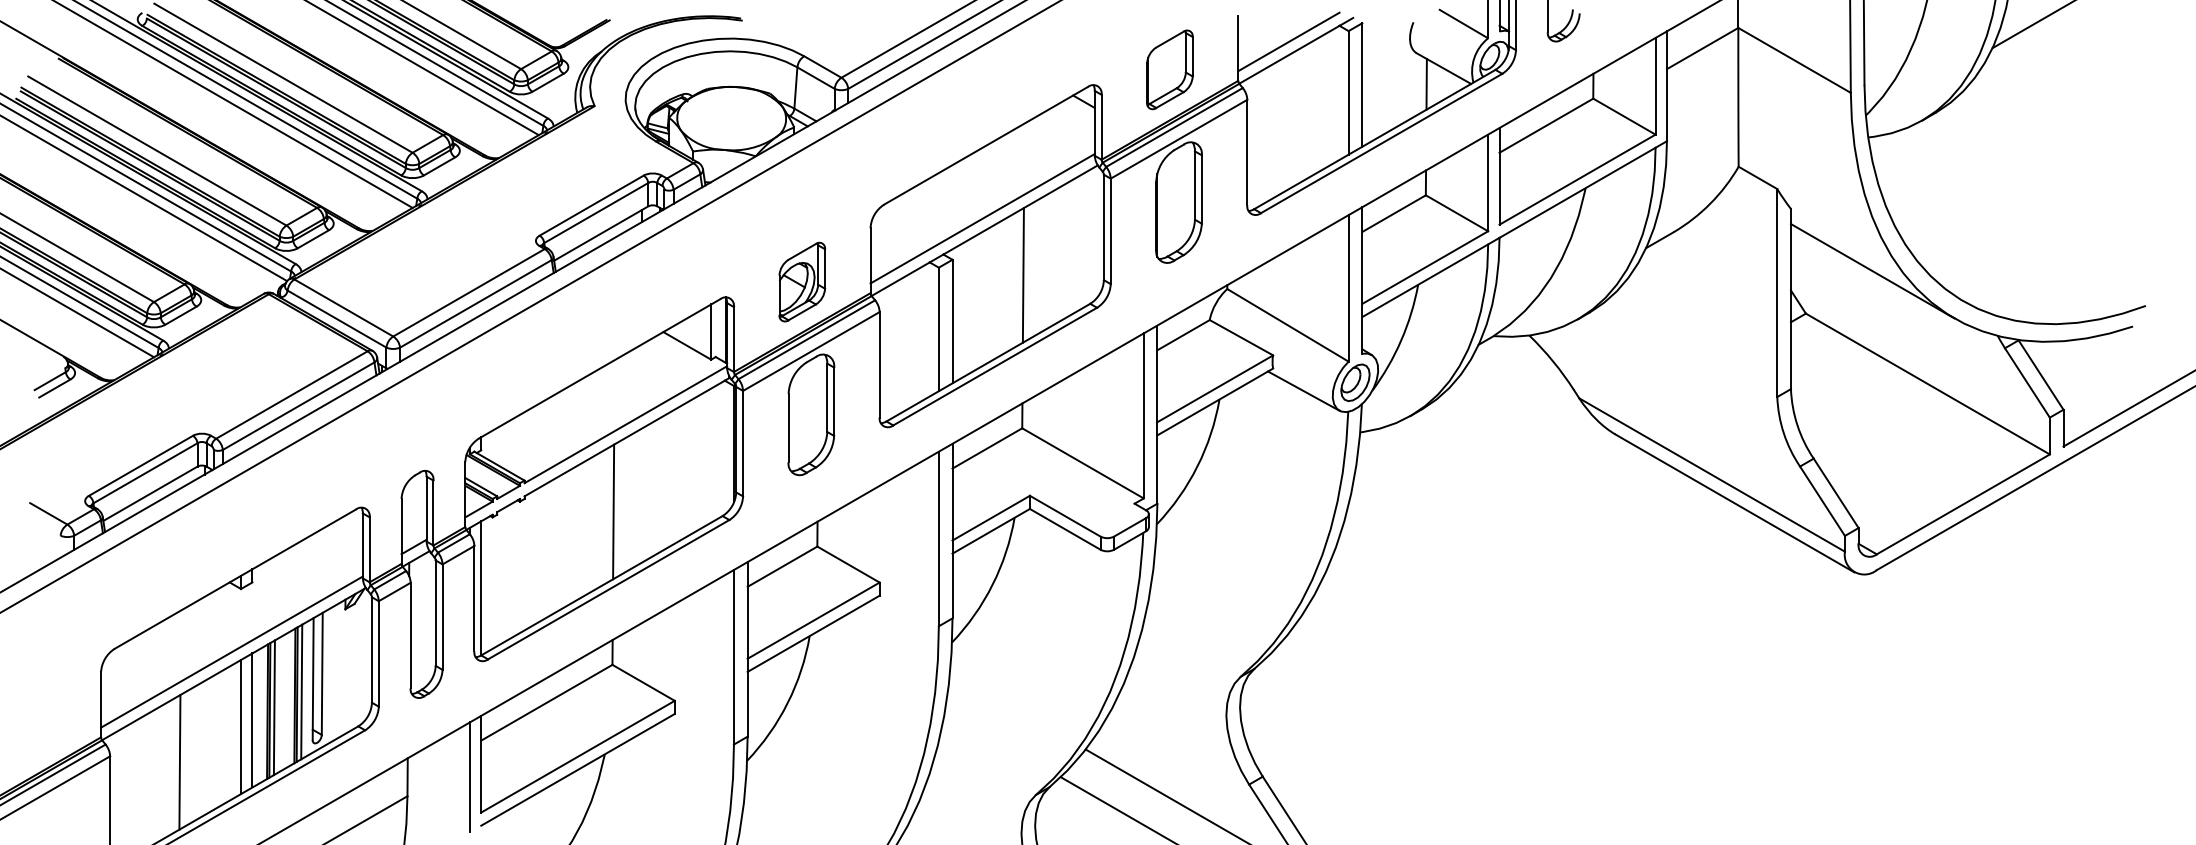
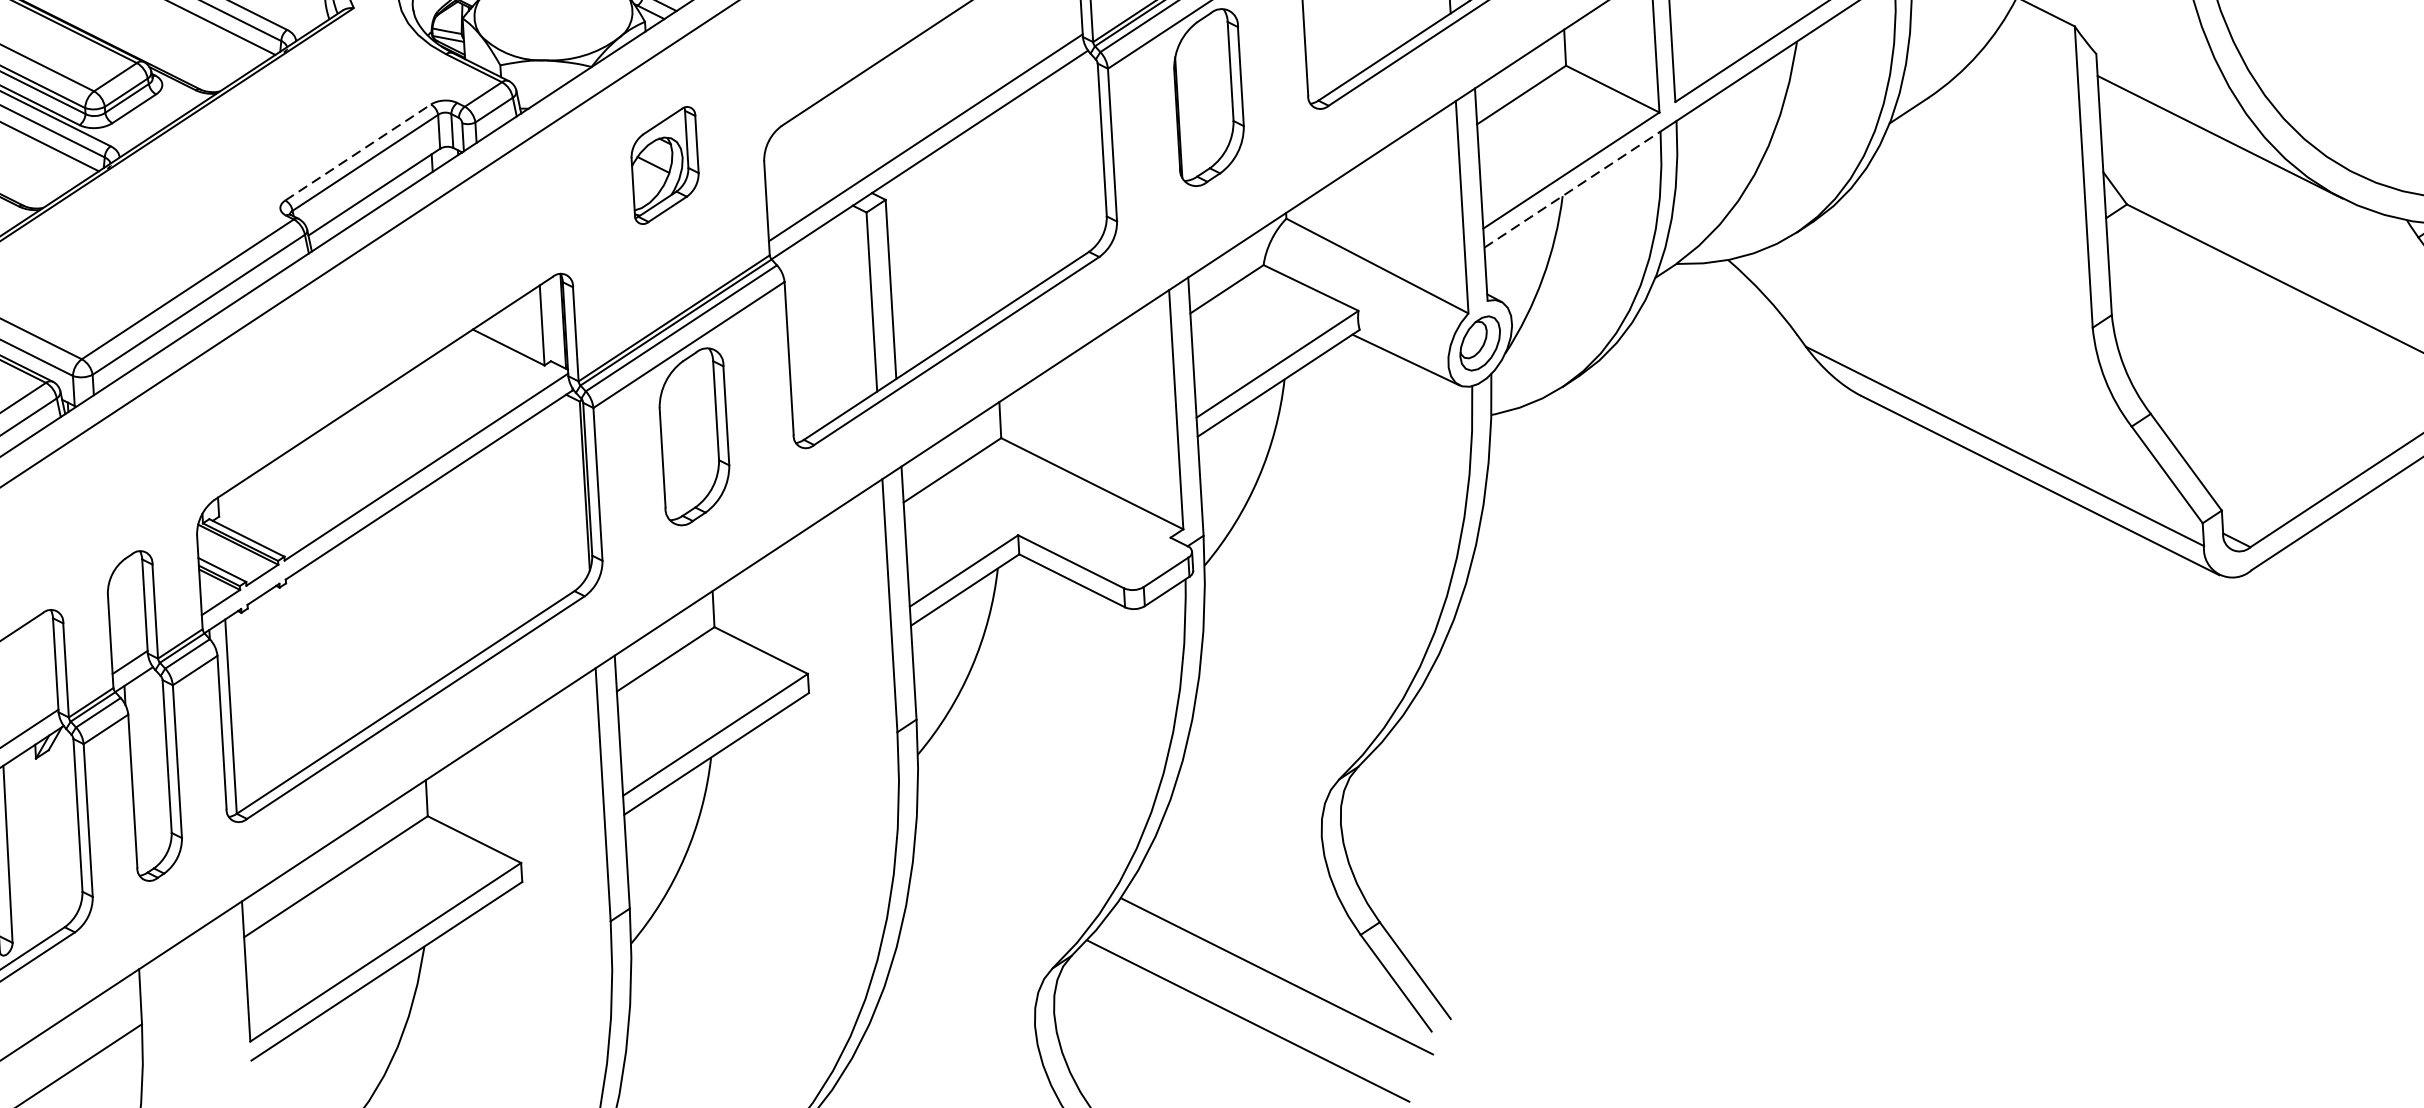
line: (592, 205) -> (359, 152), solid -> dashed
line: (1022, 275) -> (988, 216), removed
line: (1425, 280) -> (1572, 189), solid -> dashed
part: (802, 281) -> (665, 164), moved
line: (613, 511) -> (416, 593), removed
line: (469, 777) -> (230, 991), removed

